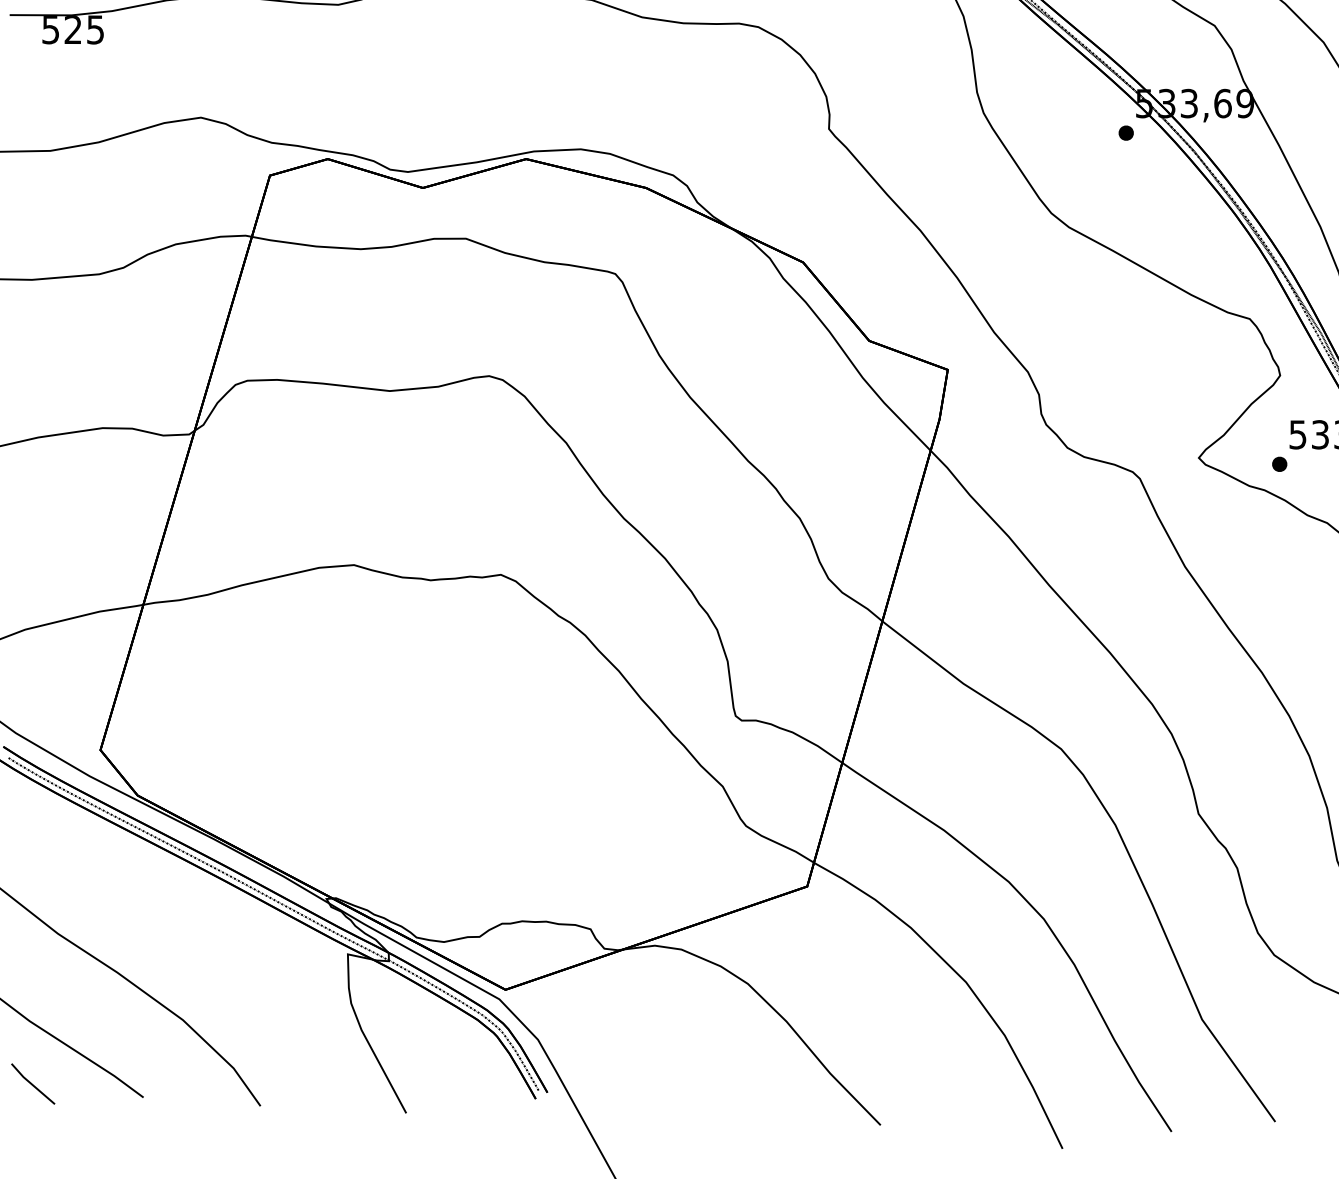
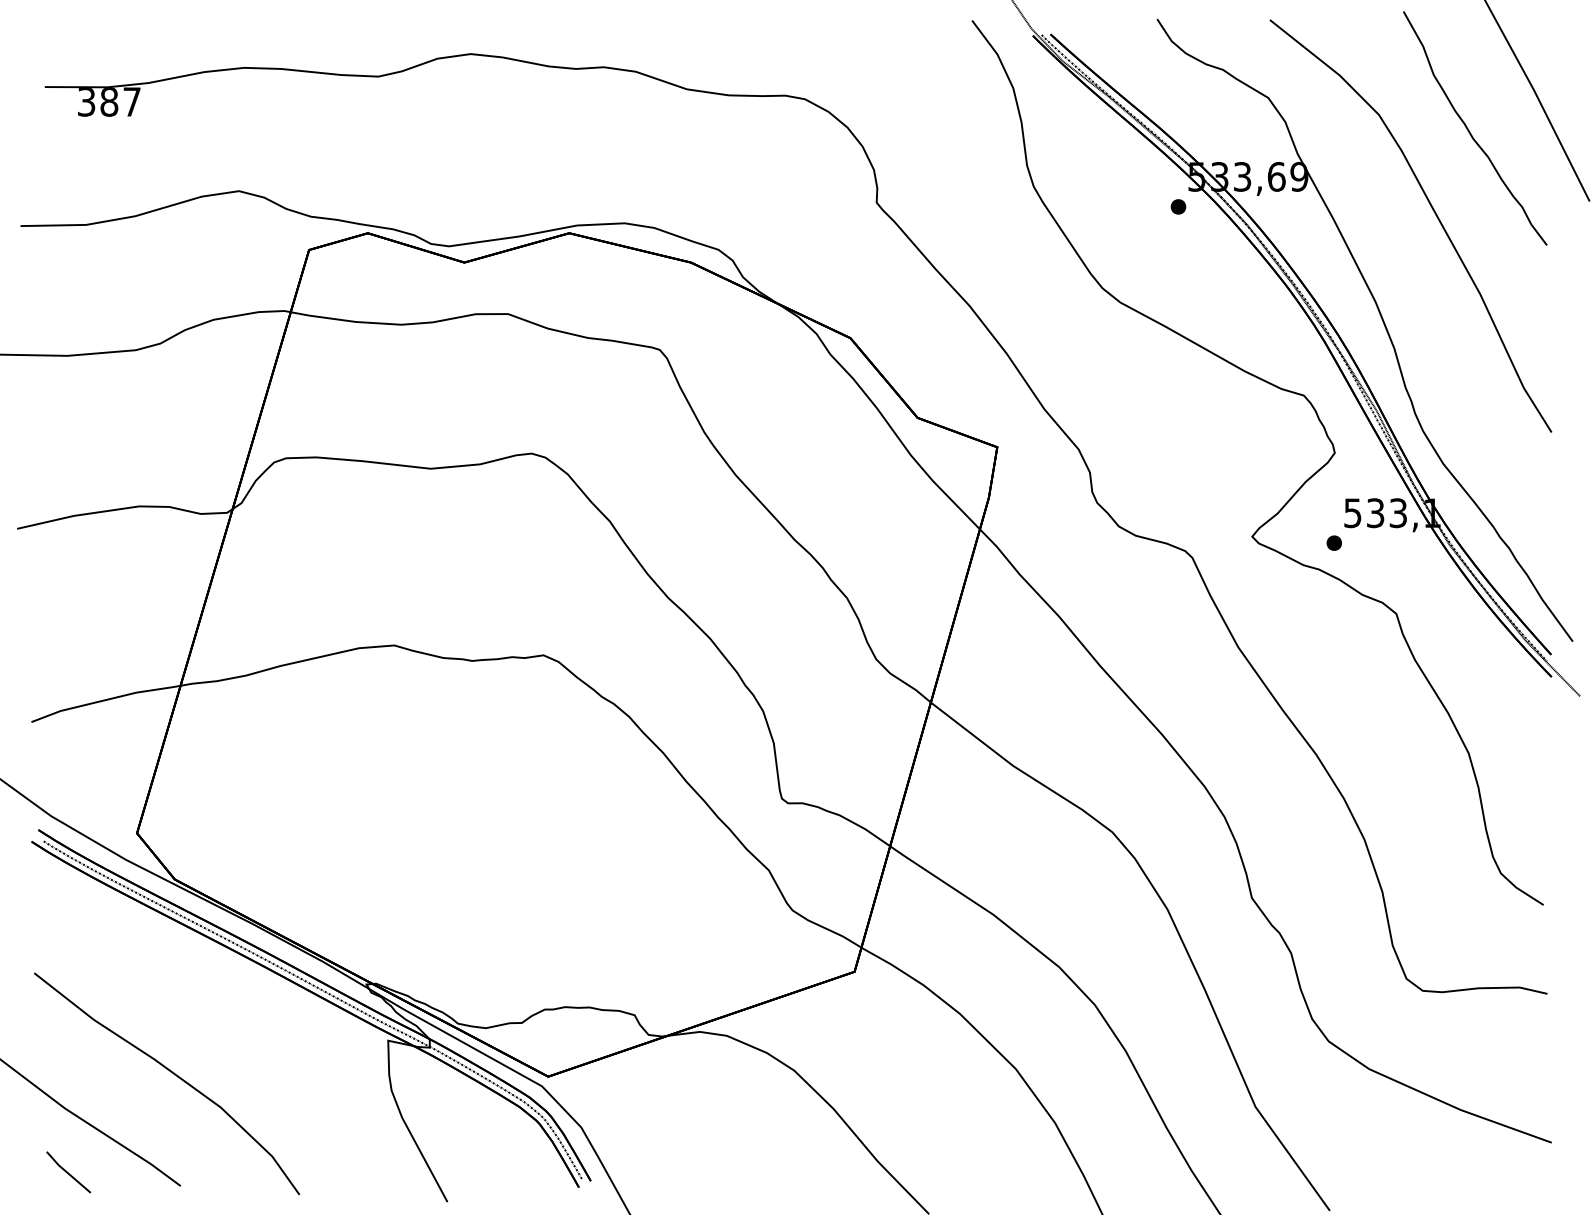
text: (73, 29) -> (109, 101), 525 -> 387

